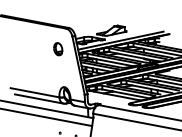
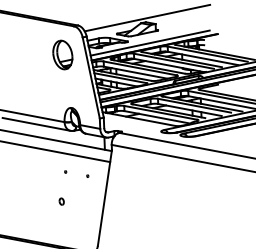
line: (118, 22) -> (147, 17), added
part: (57, 48) -> (62, 54), size x1.67

